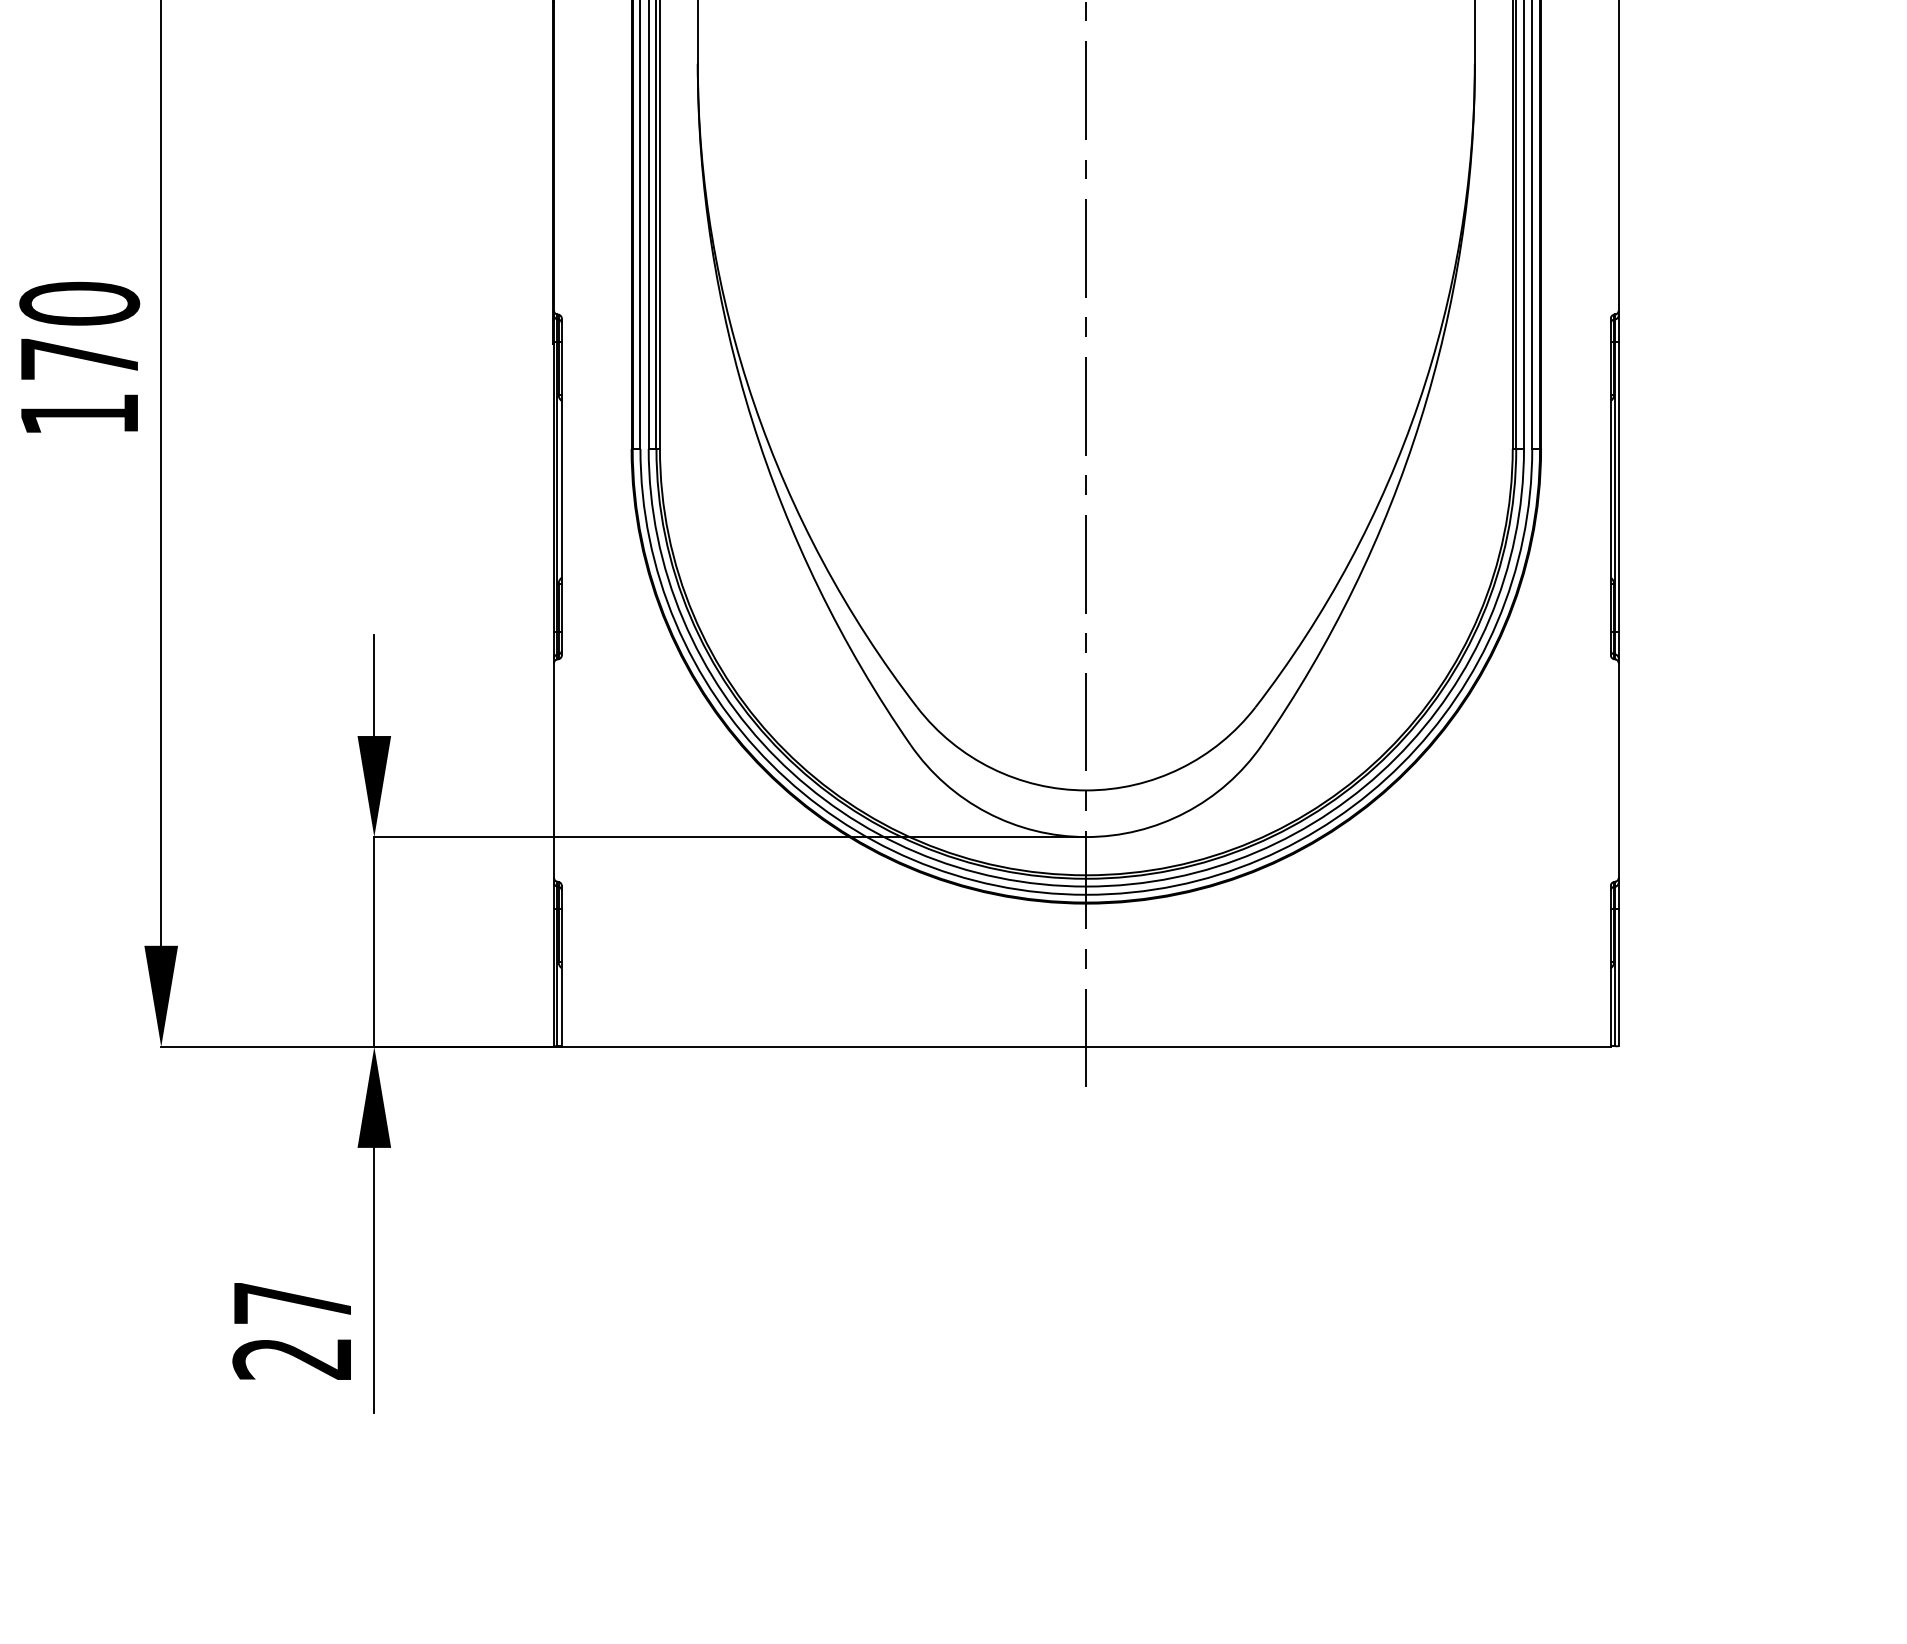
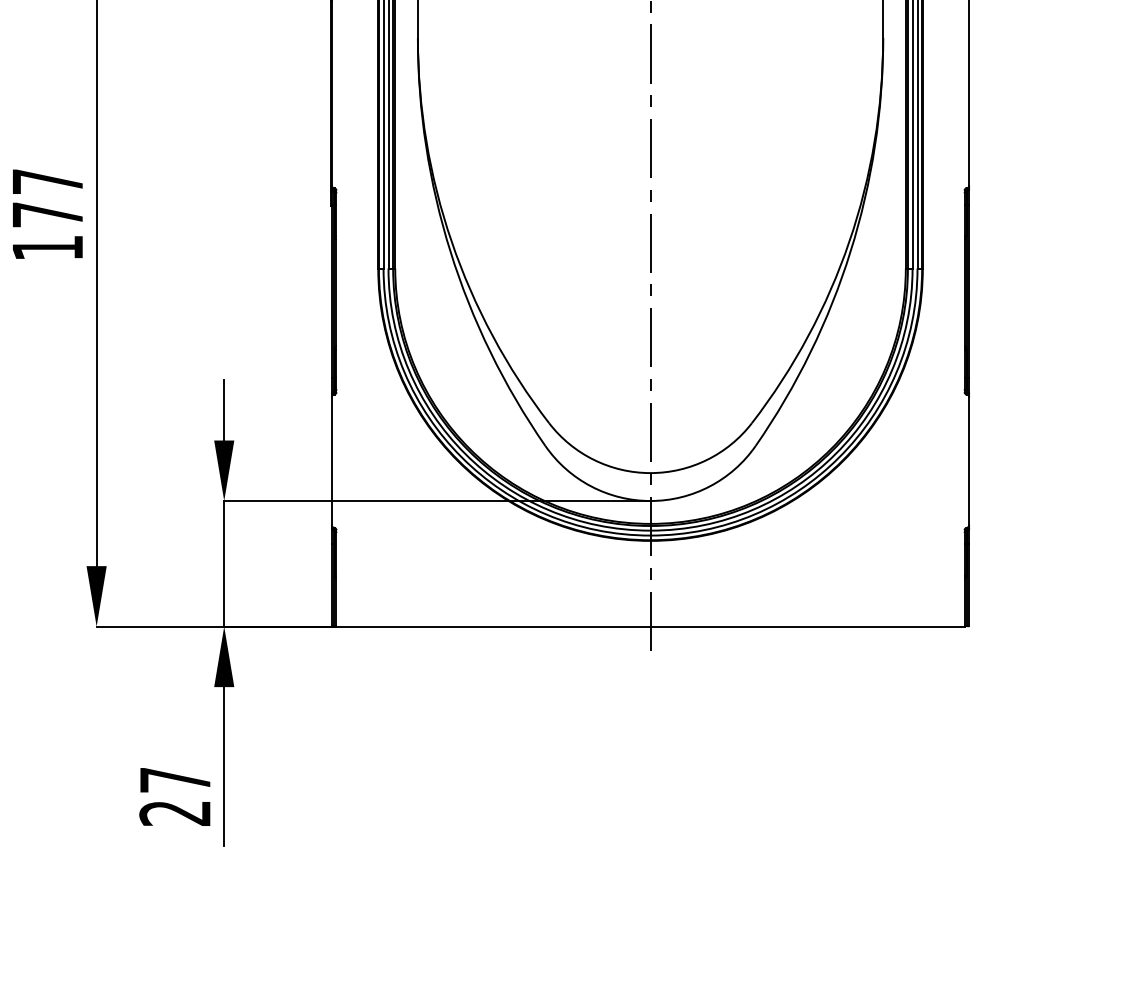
text: (79, 303) -> (47, 181), 170 -> 177

